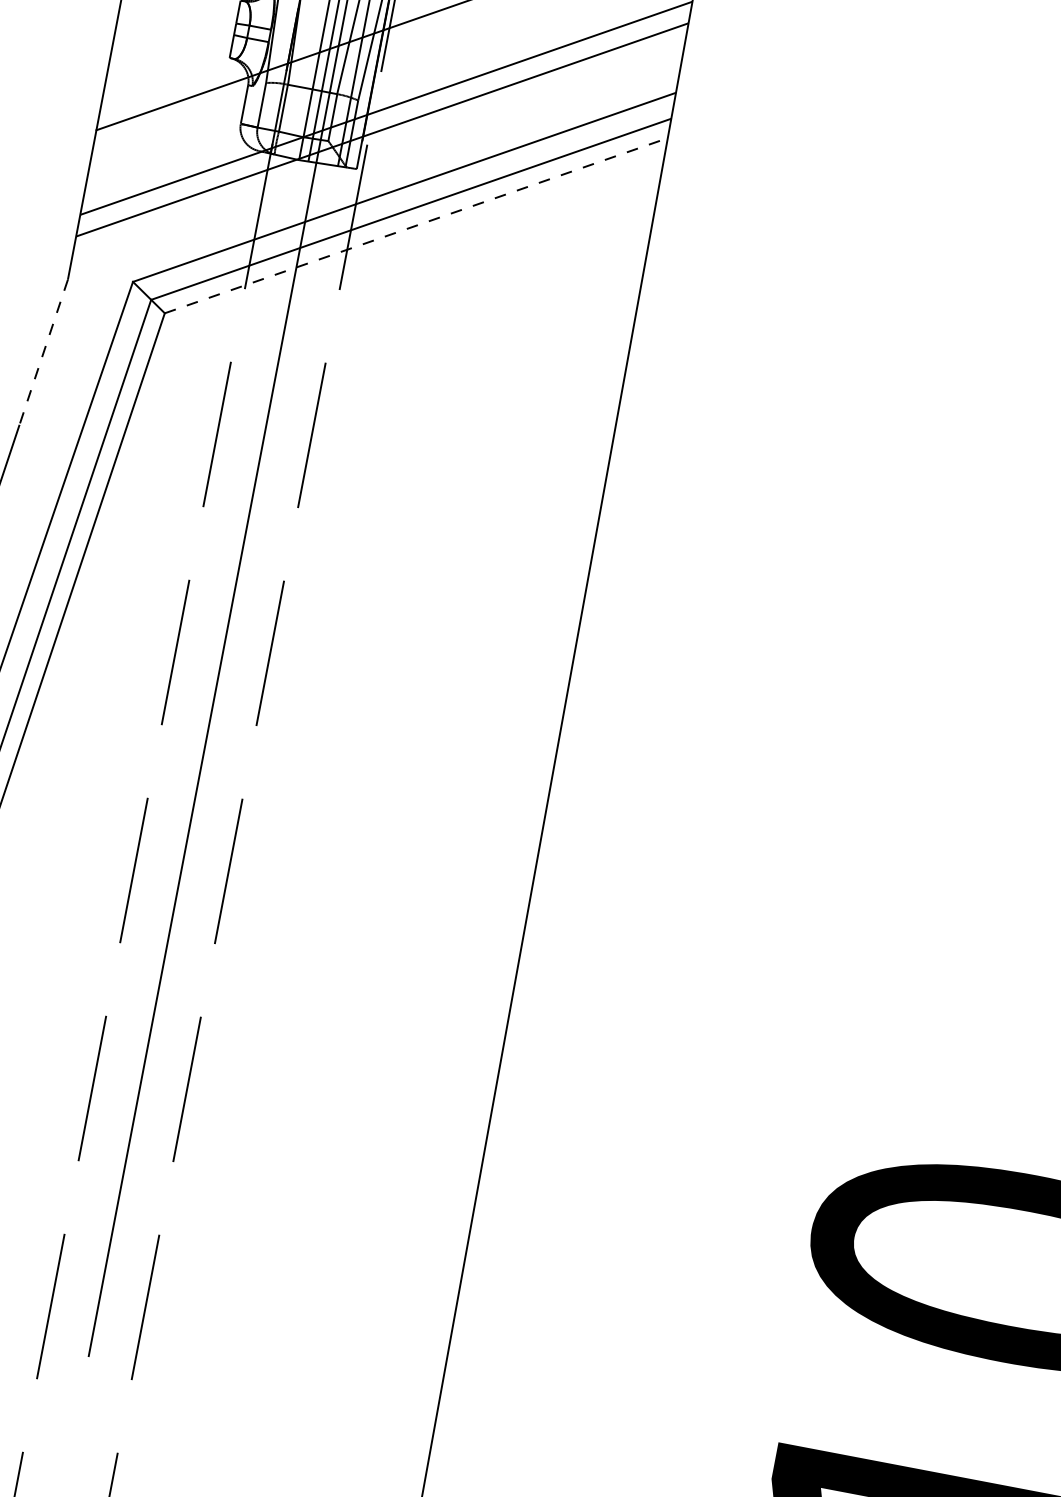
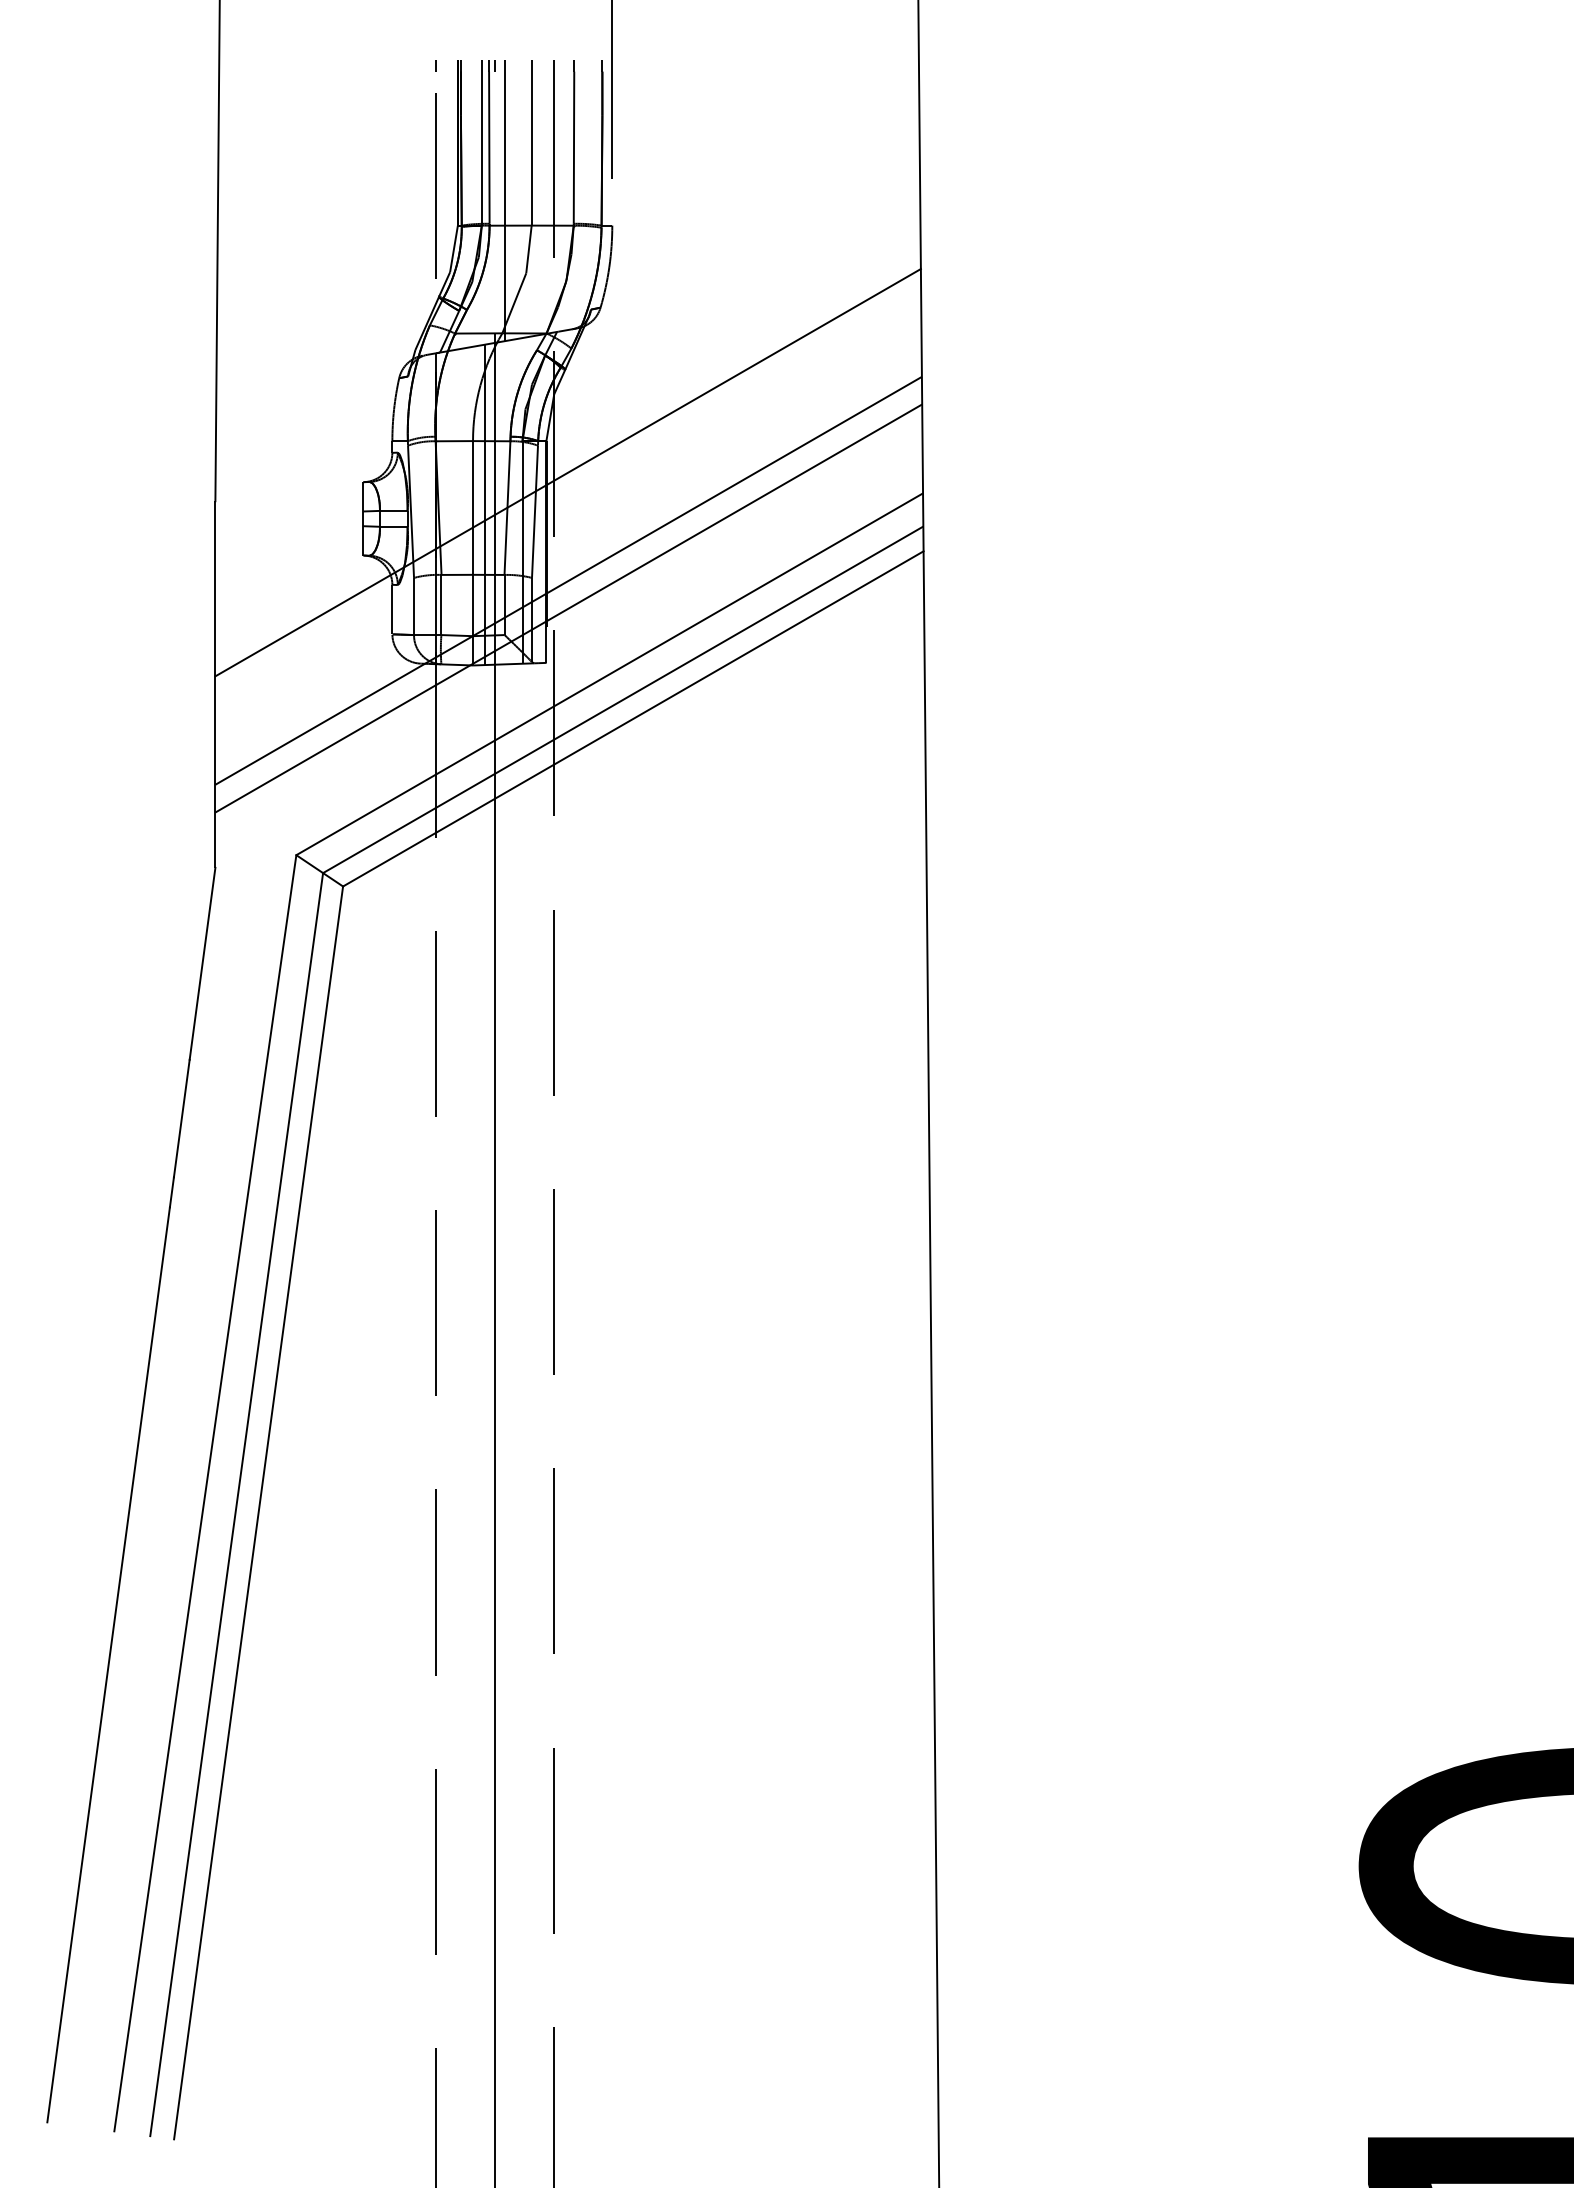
line: (416, 225) -> (633, 718), dashed -> solid
line: (43, 352) -> (202, 963), dashed -> solid

